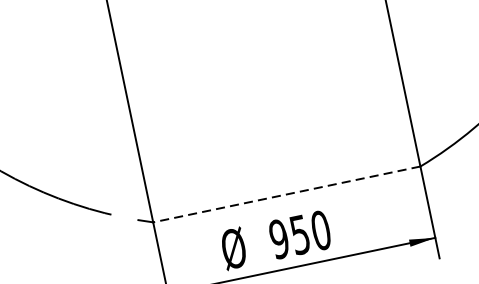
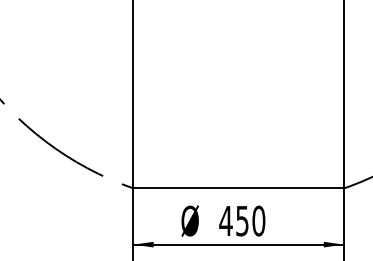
line: (286, 194) -> (238, 188), dashed -> solid
text: (278, 238) -> (225, 220), 950 -> 450

